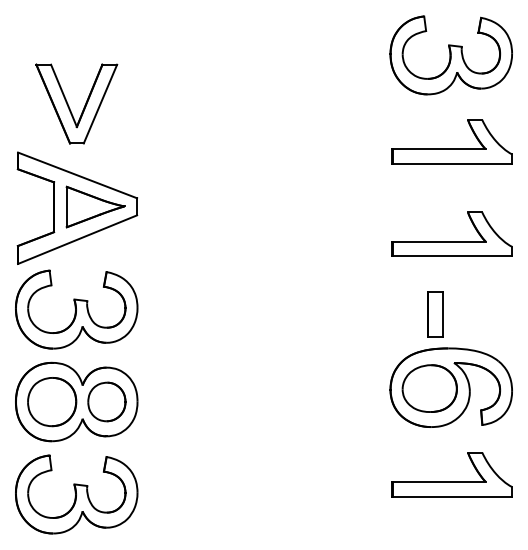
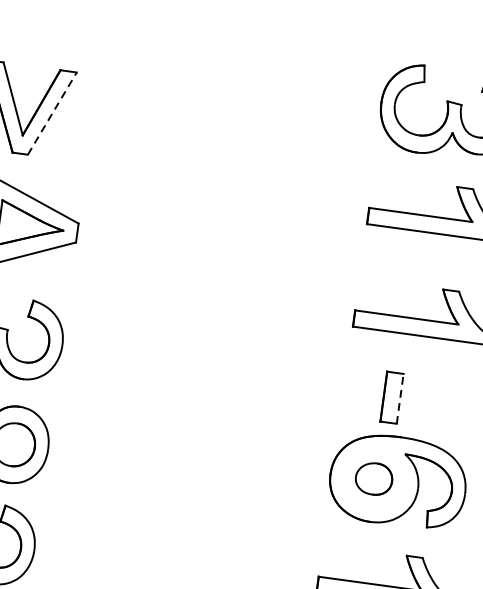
line: (100, 104) -> (52, 114), solid -> dashed
line: (443, 314) -> (400, 398), solid -> dashed
part: (429, 388) -> (373, 478), size x0.6

